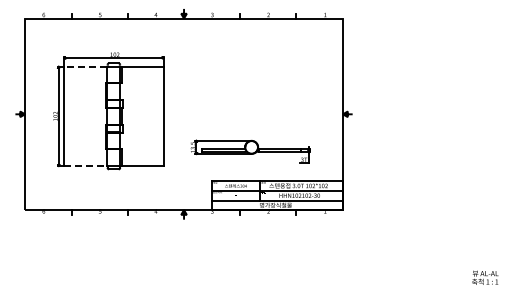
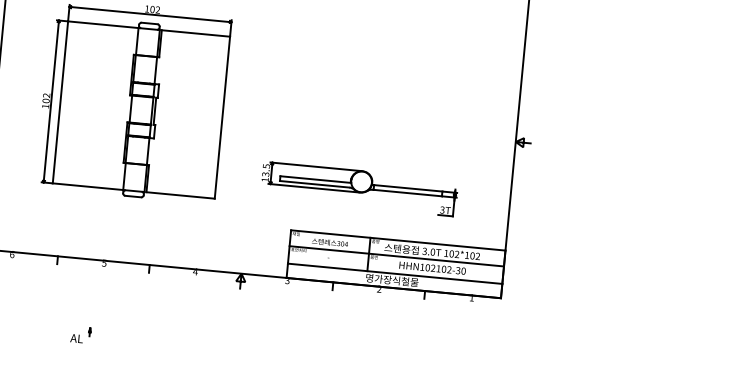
line: (85, 66) -> (102, 24), dashed -> solid
line: (85, 165) -> (87, 185), dashed -> solid
part: (90, 255) -> (81, 333), added

